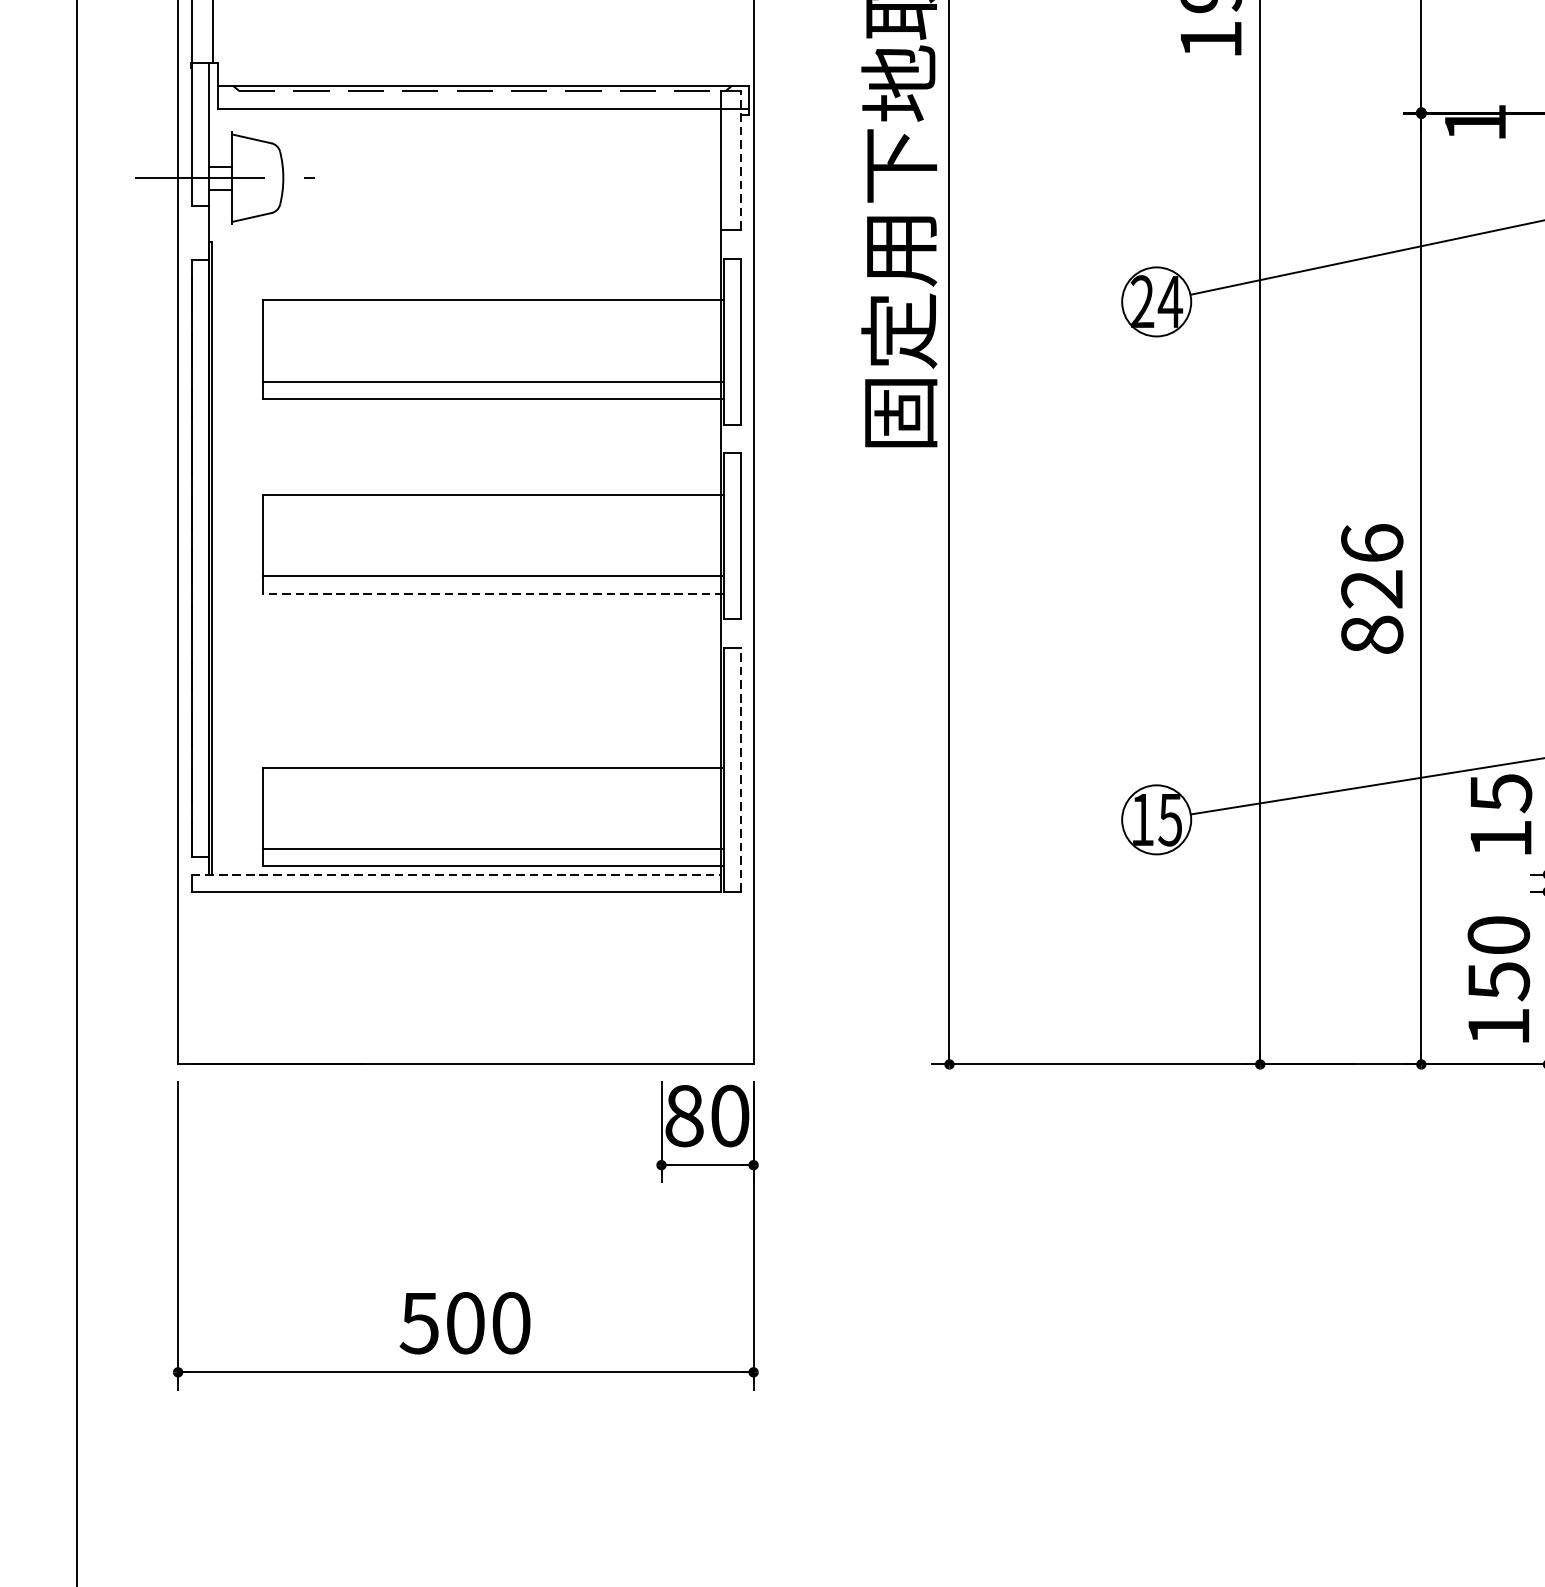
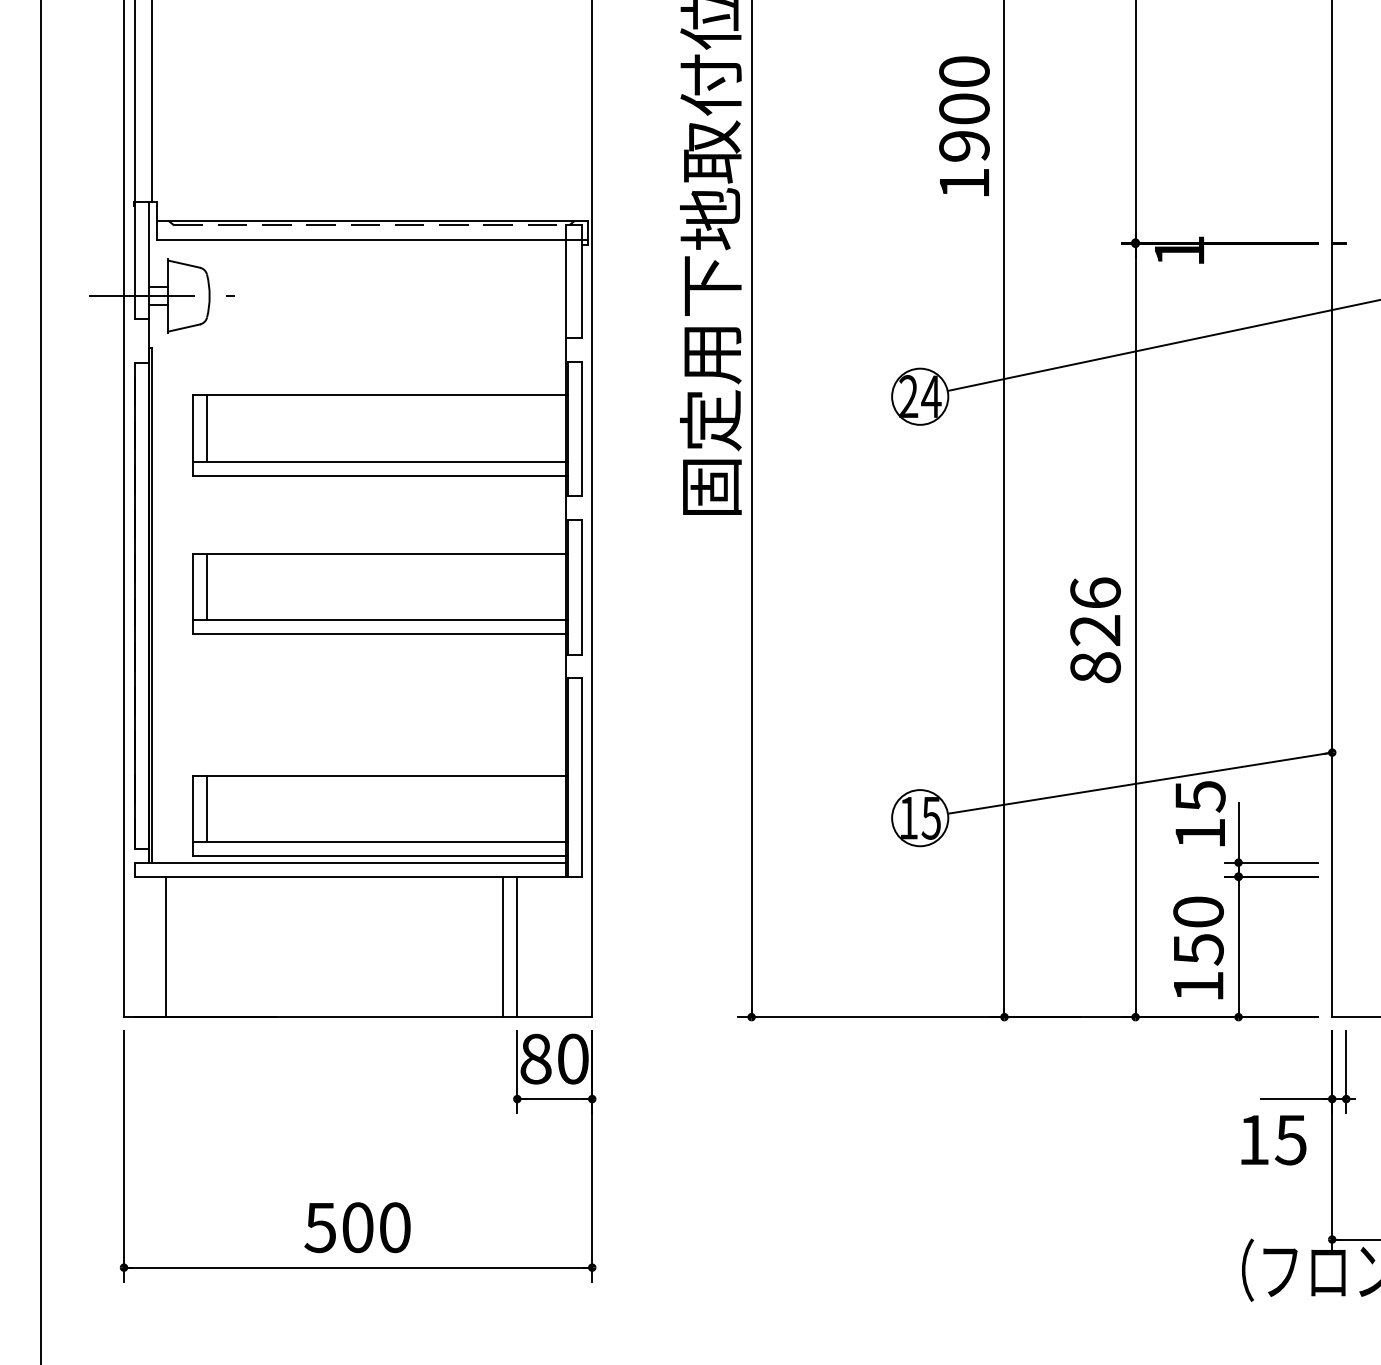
line: (740, 160) -> (581, 281), dashed -> solid
line: (280, 340) -> (207, 428), added
line: (280, 535) -> (207, 586), added
line: (493, 594) -> (380, 634), dashed -> solid
line: (740, 768) -> (581, 776), dashed -> solid
line: (280, 807) -> (207, 808), added
line: (457, 874) -> (351, 862), dashed -> solid
line: (230, 977) -> (166, 946), added
line: (644, 977) -> (503, 946), added
line: (661, 977) -> (517, 946), added

